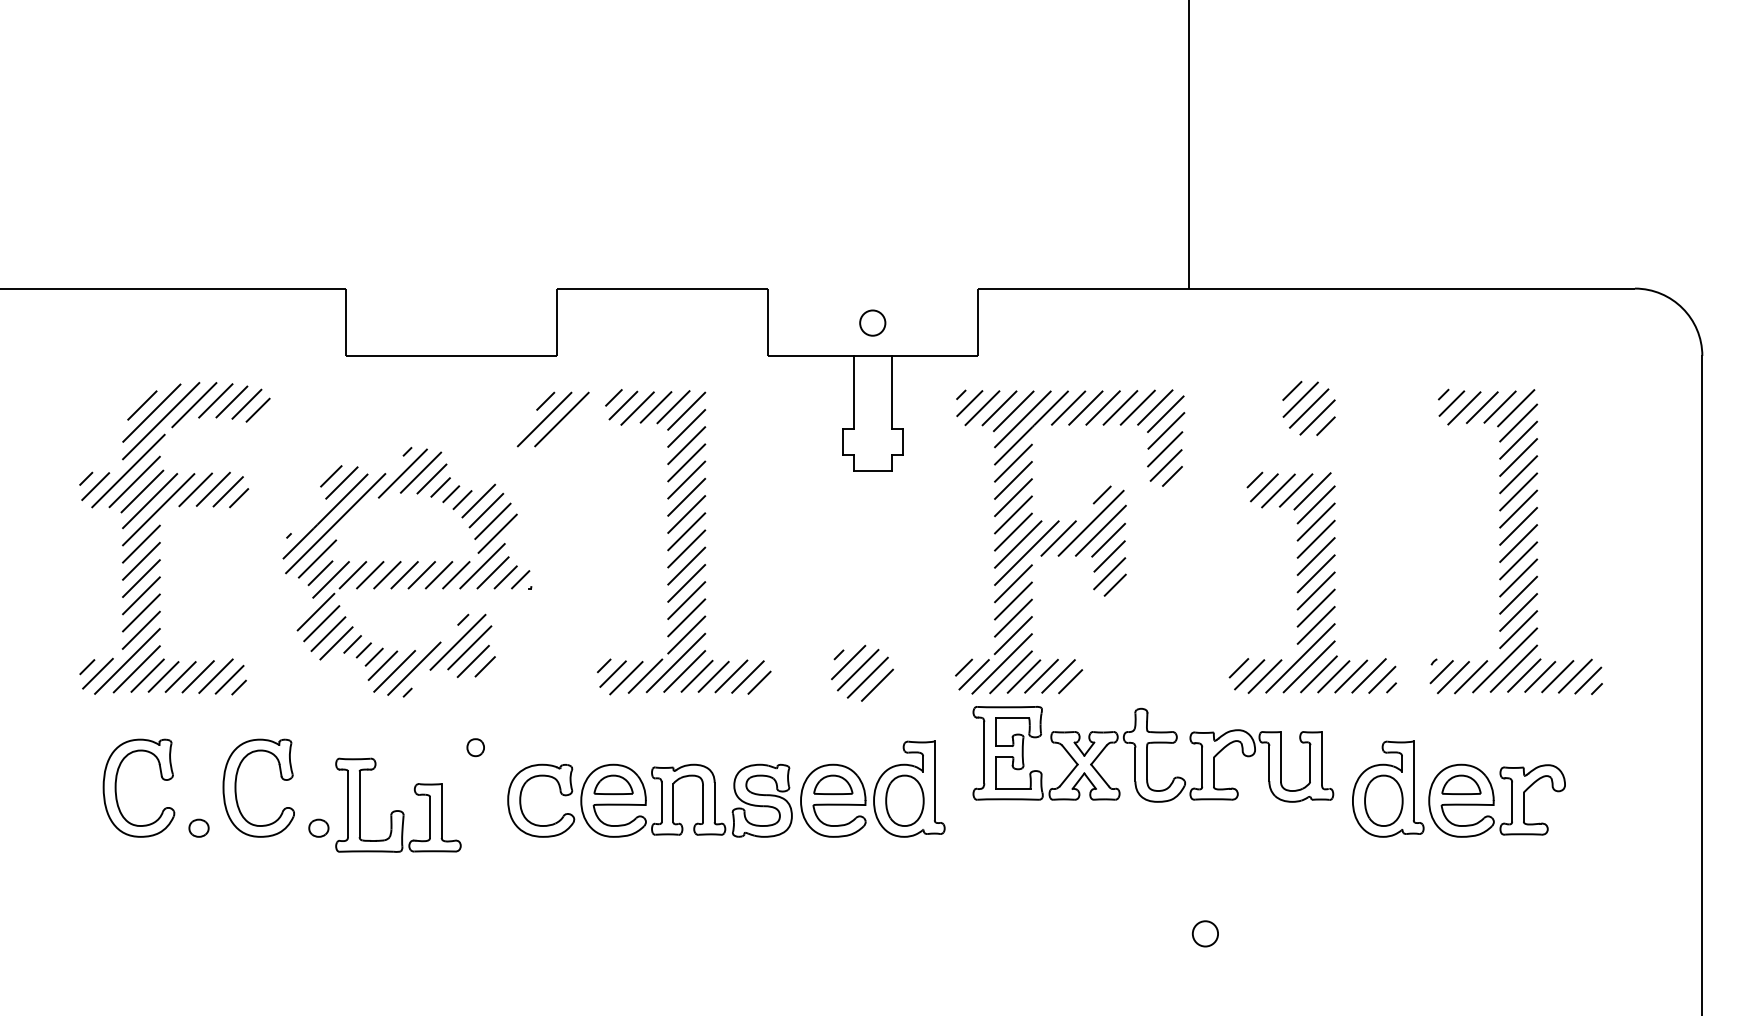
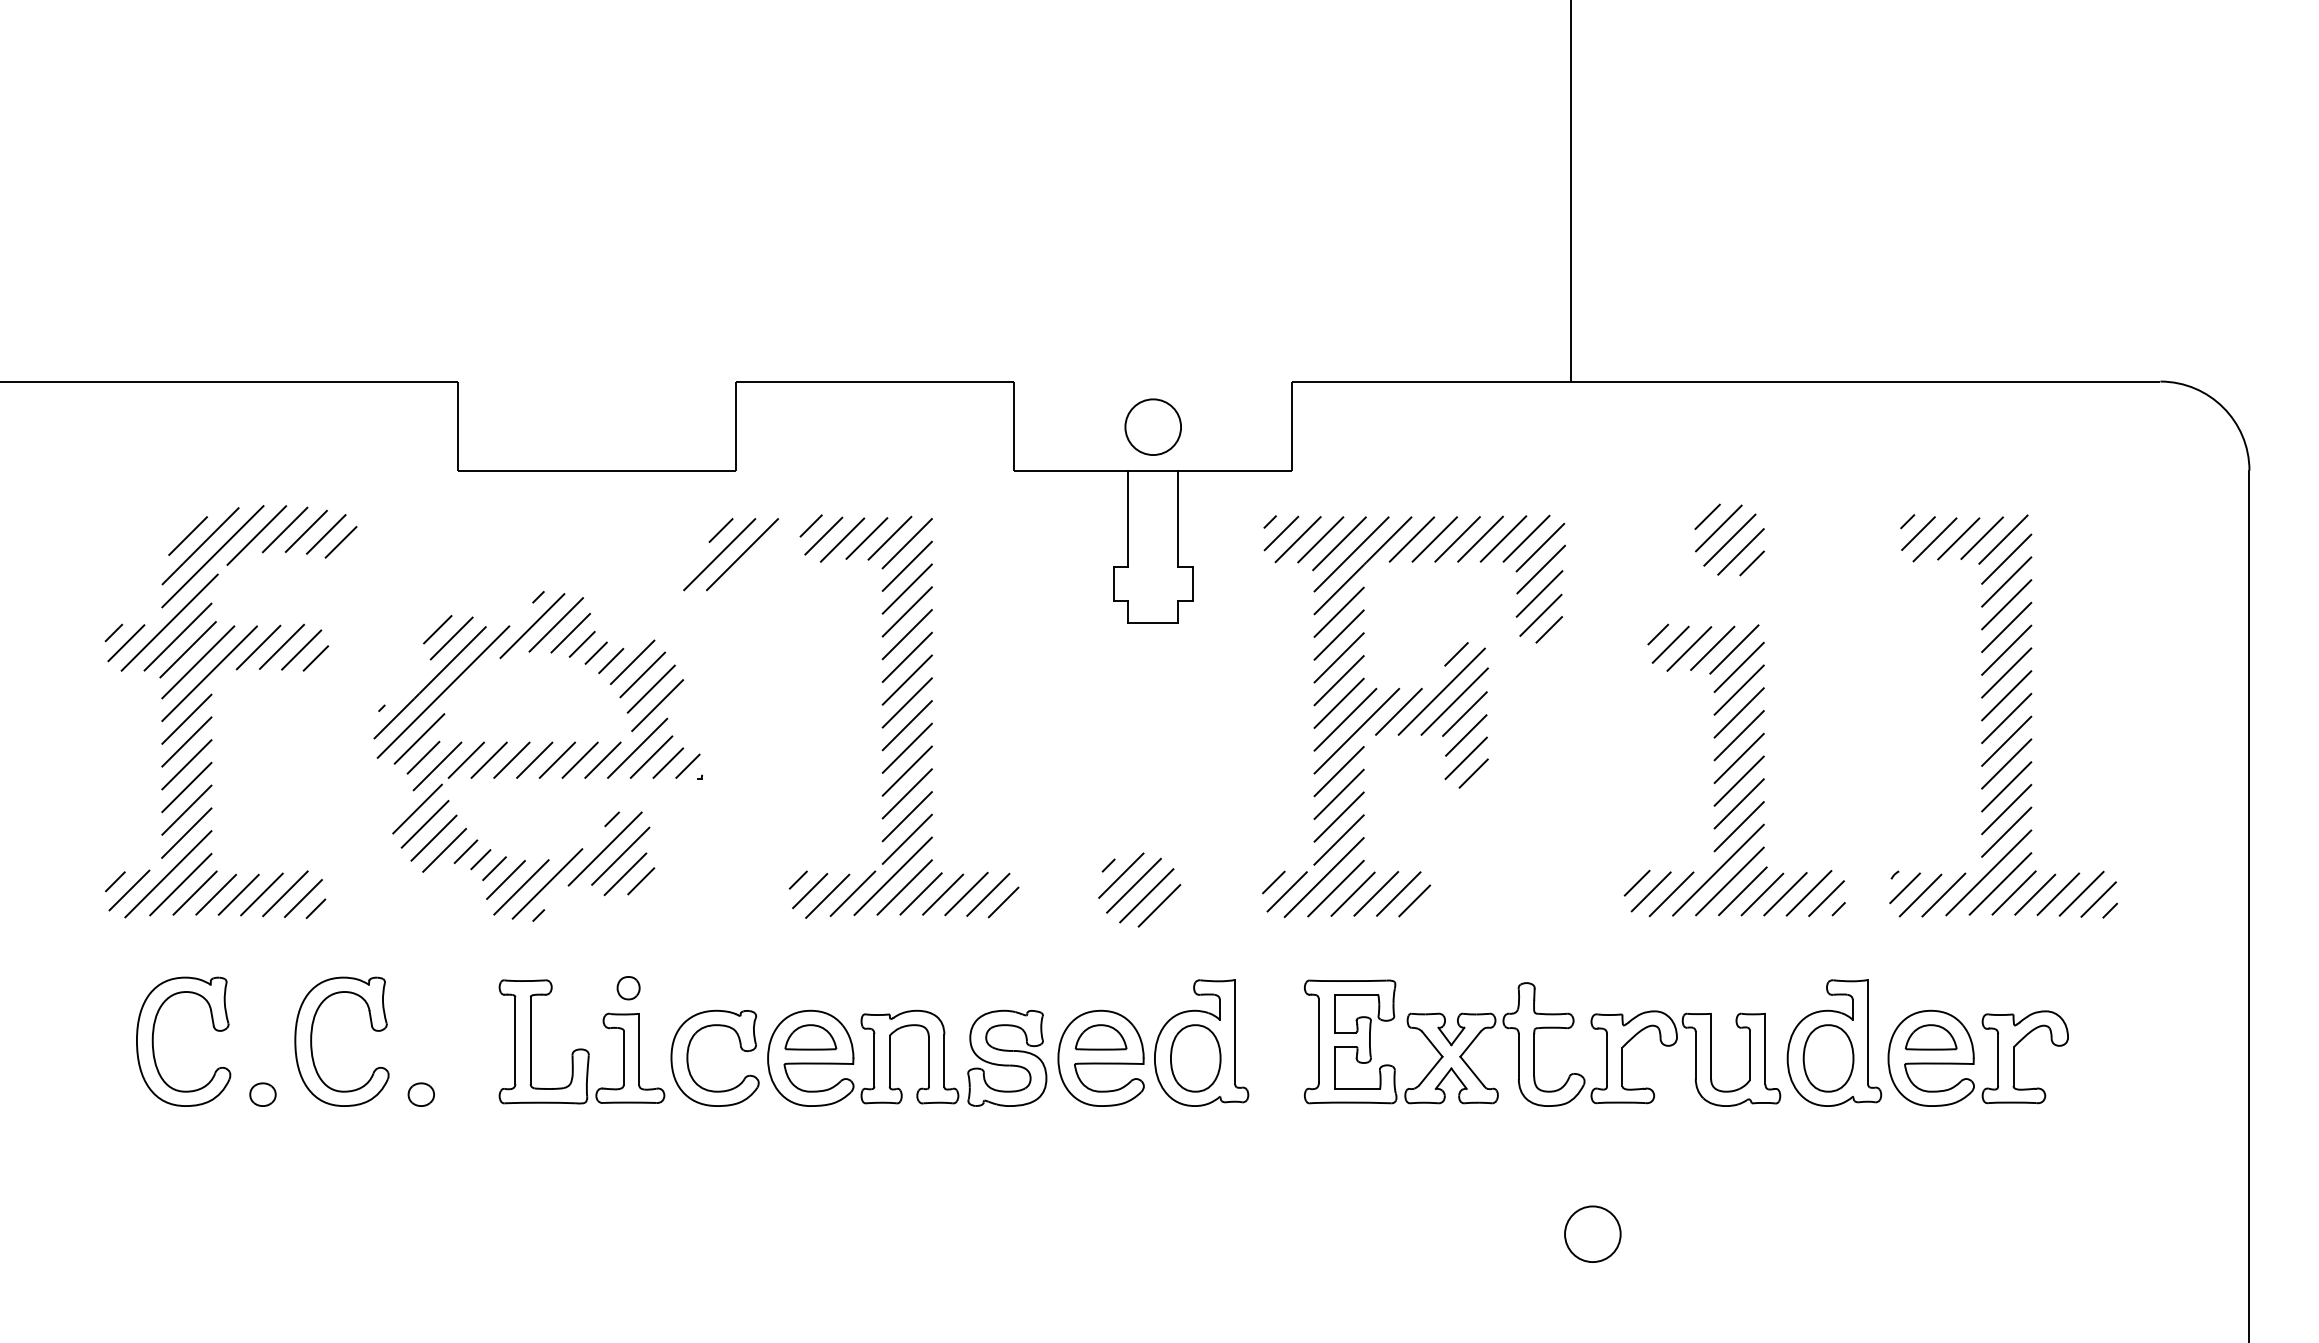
circle: (872, 323) -> (1152, 427), size x1.67
part: (1153, 754) -> (1542, 1043), moved
part: (398, 804) -> (582, 1040), moved
circle: (1205, 933) -> (1592, 1233), size x1.67

